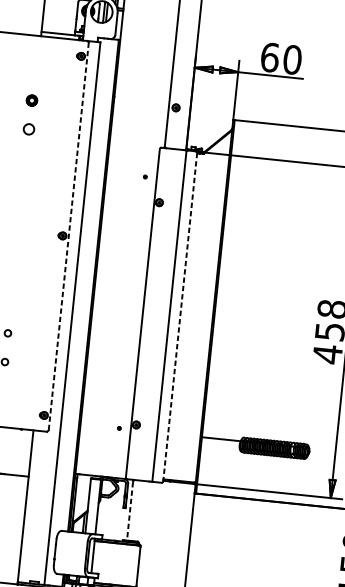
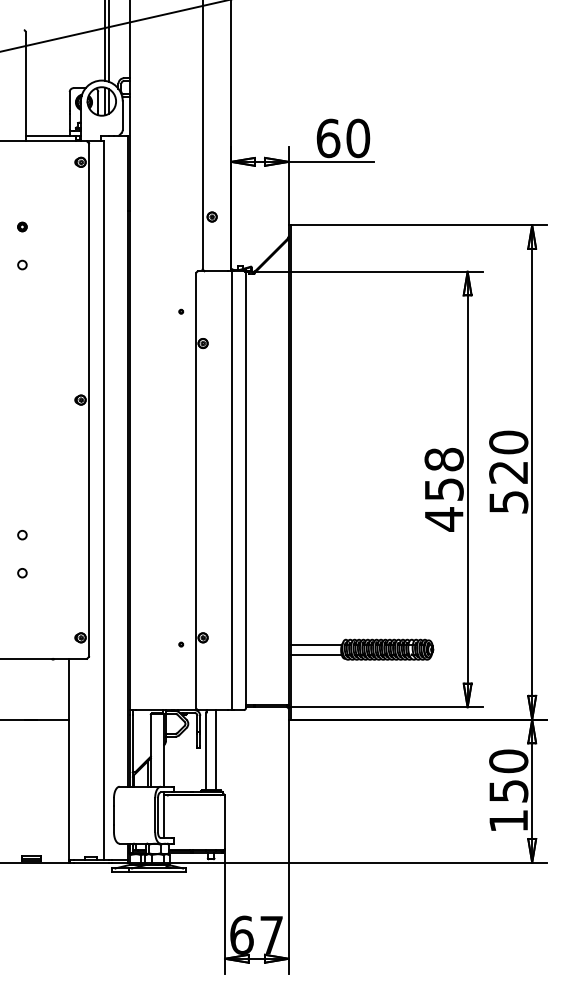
part: (32, 100) -> (22, 226), size x0.62
circle: (29, 128) -> (22, 264), size x0.62
line: (69, 236) -> (89, 400), dashed -> solid
line: (179, 317) -> (245, 490), dashed -> solid
line: (219, 446) -> (315, 654), added
line: (130, 511) -> (206, 751), dashed -> solid
line: (136, 511) -> (215, 750), added

